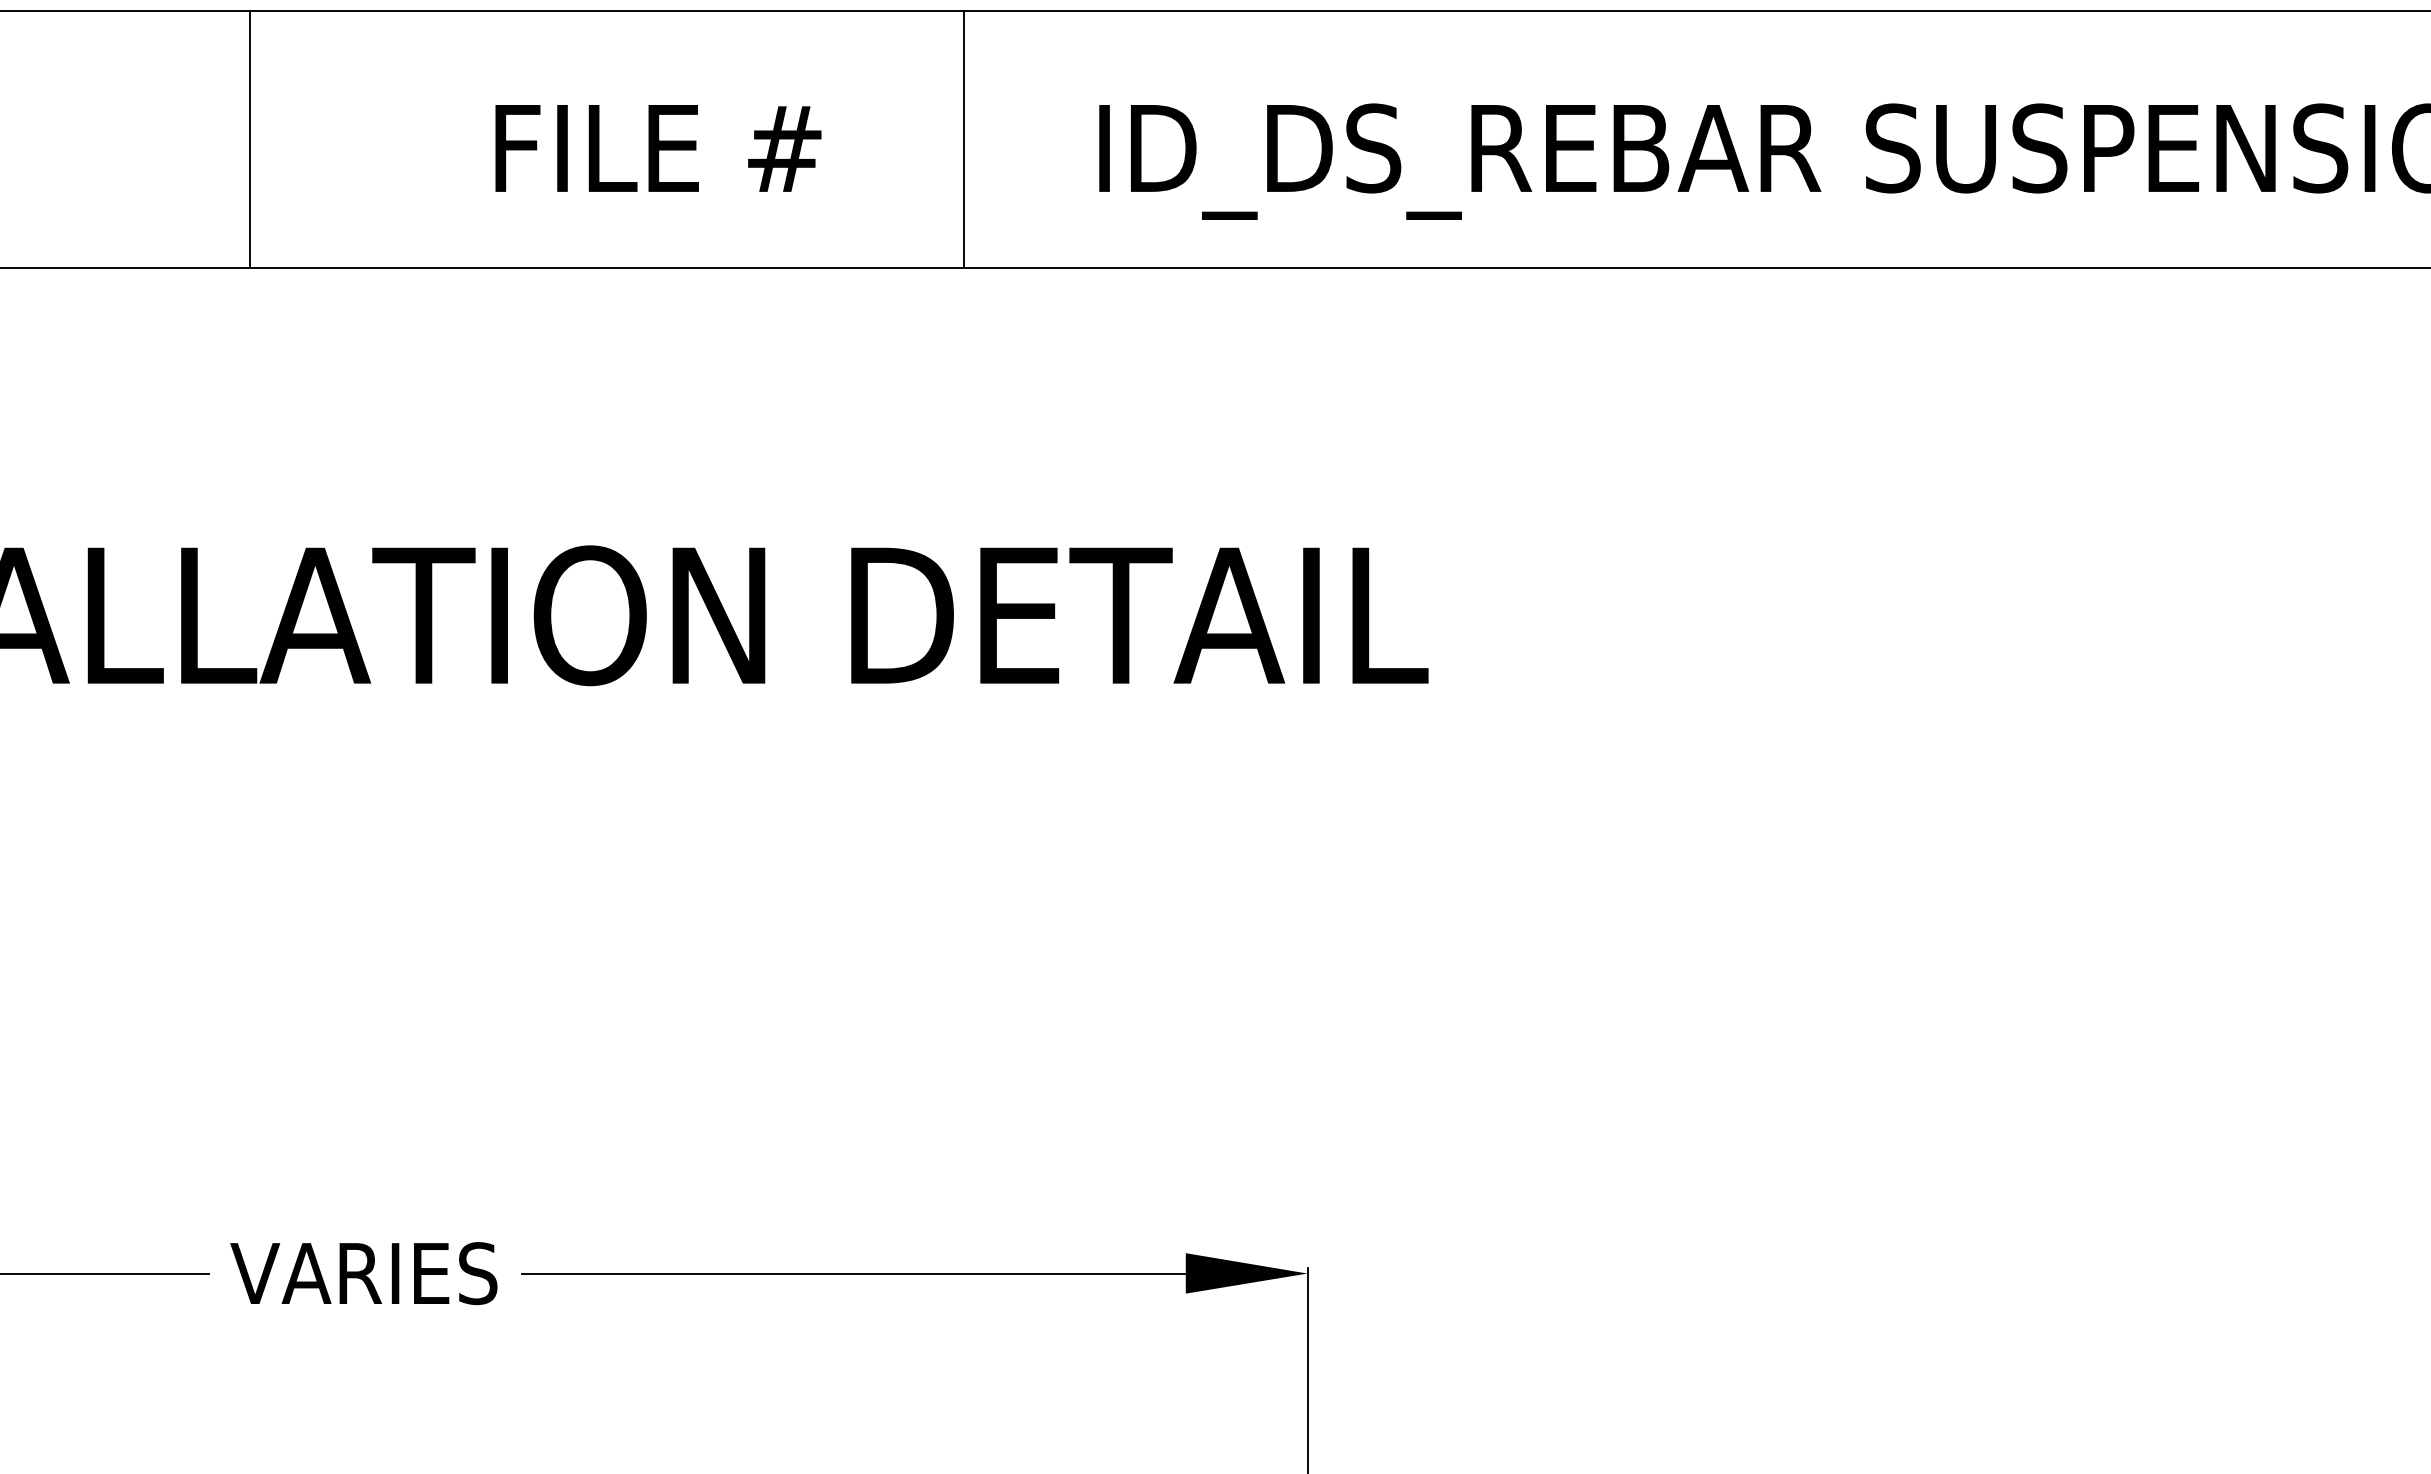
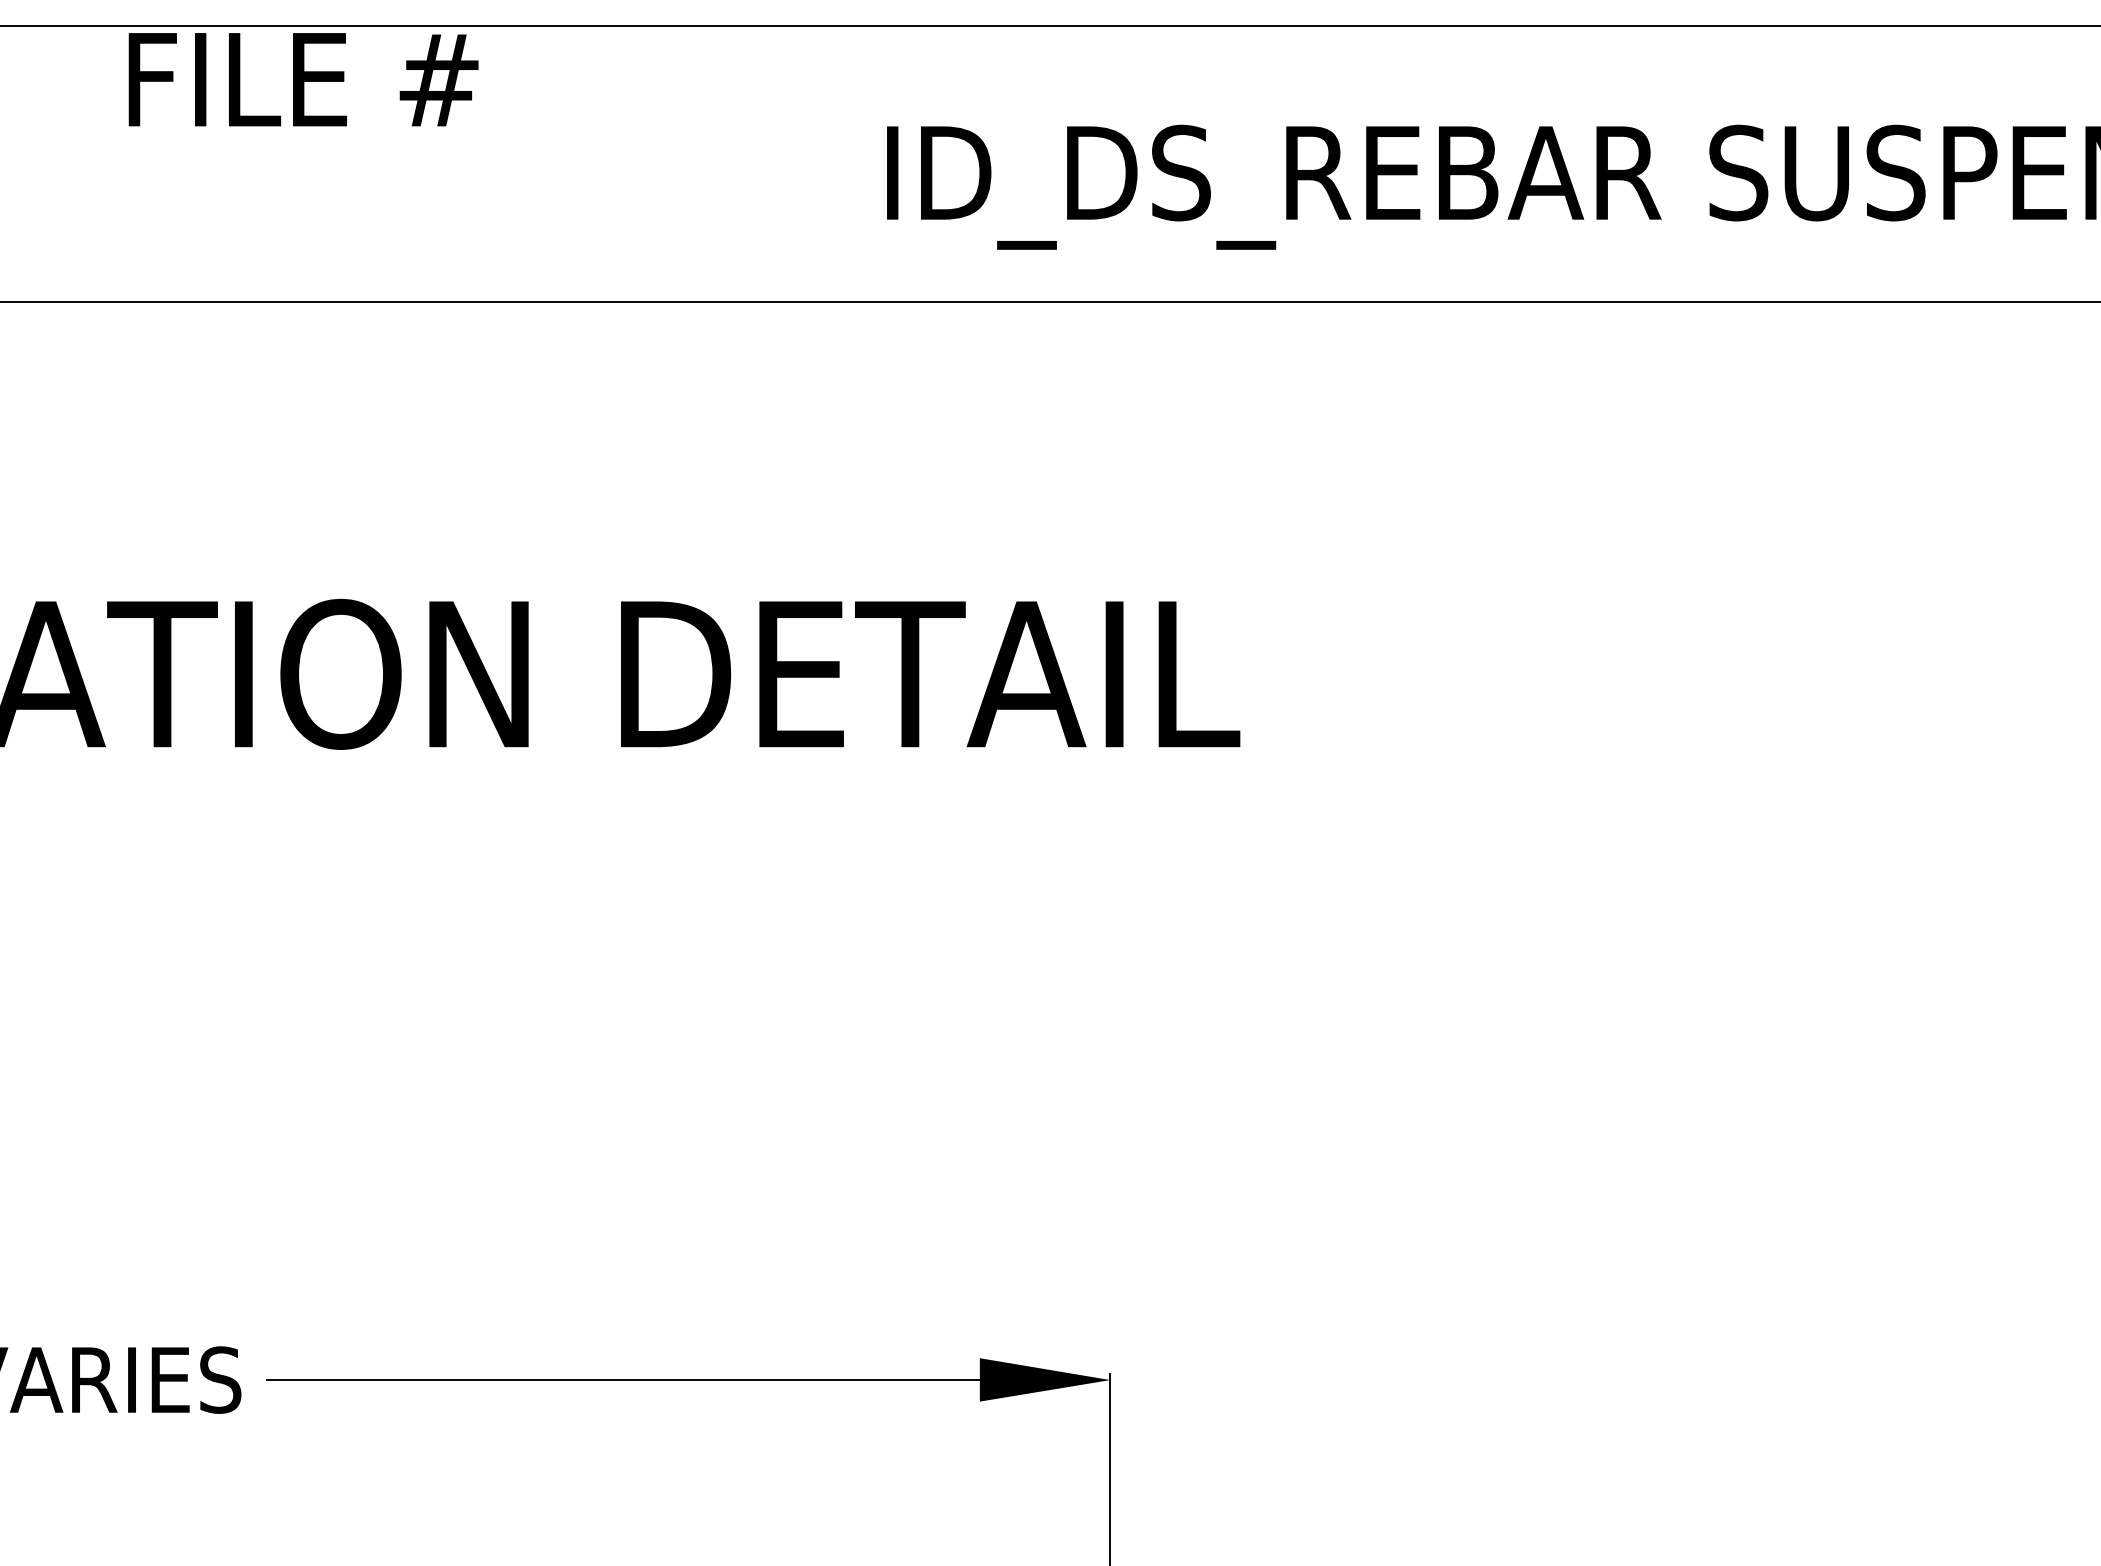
line: (964, 139) -> (742, 163), removed
text: (658, 148) -> (303, 79), moved

